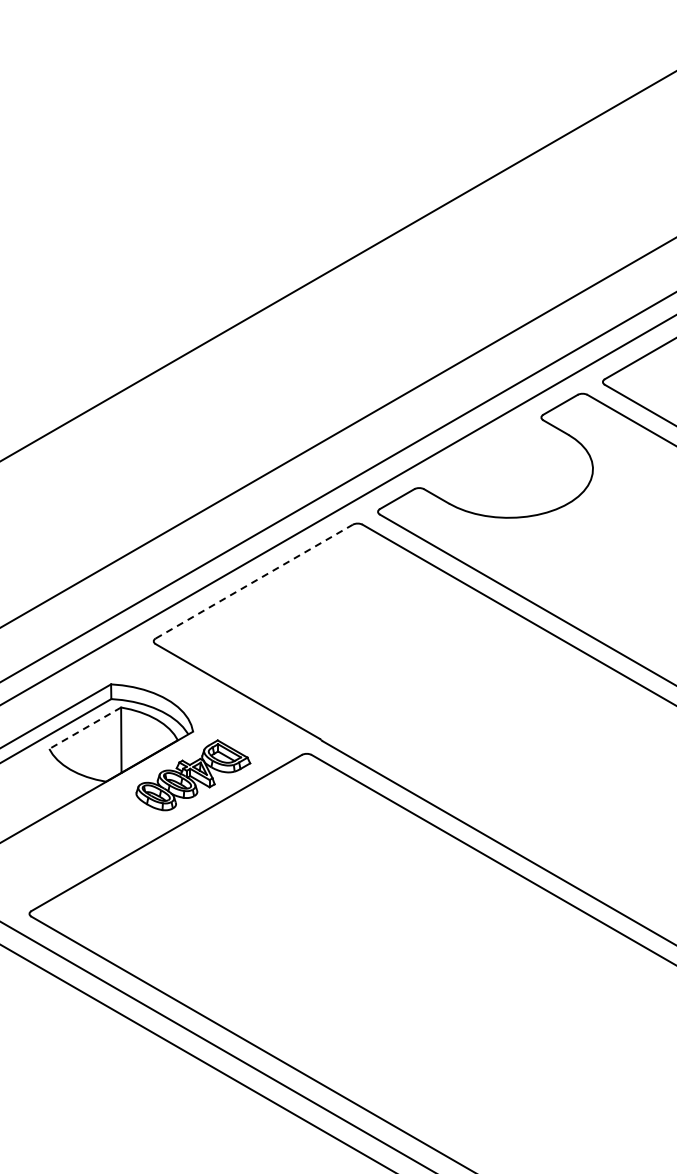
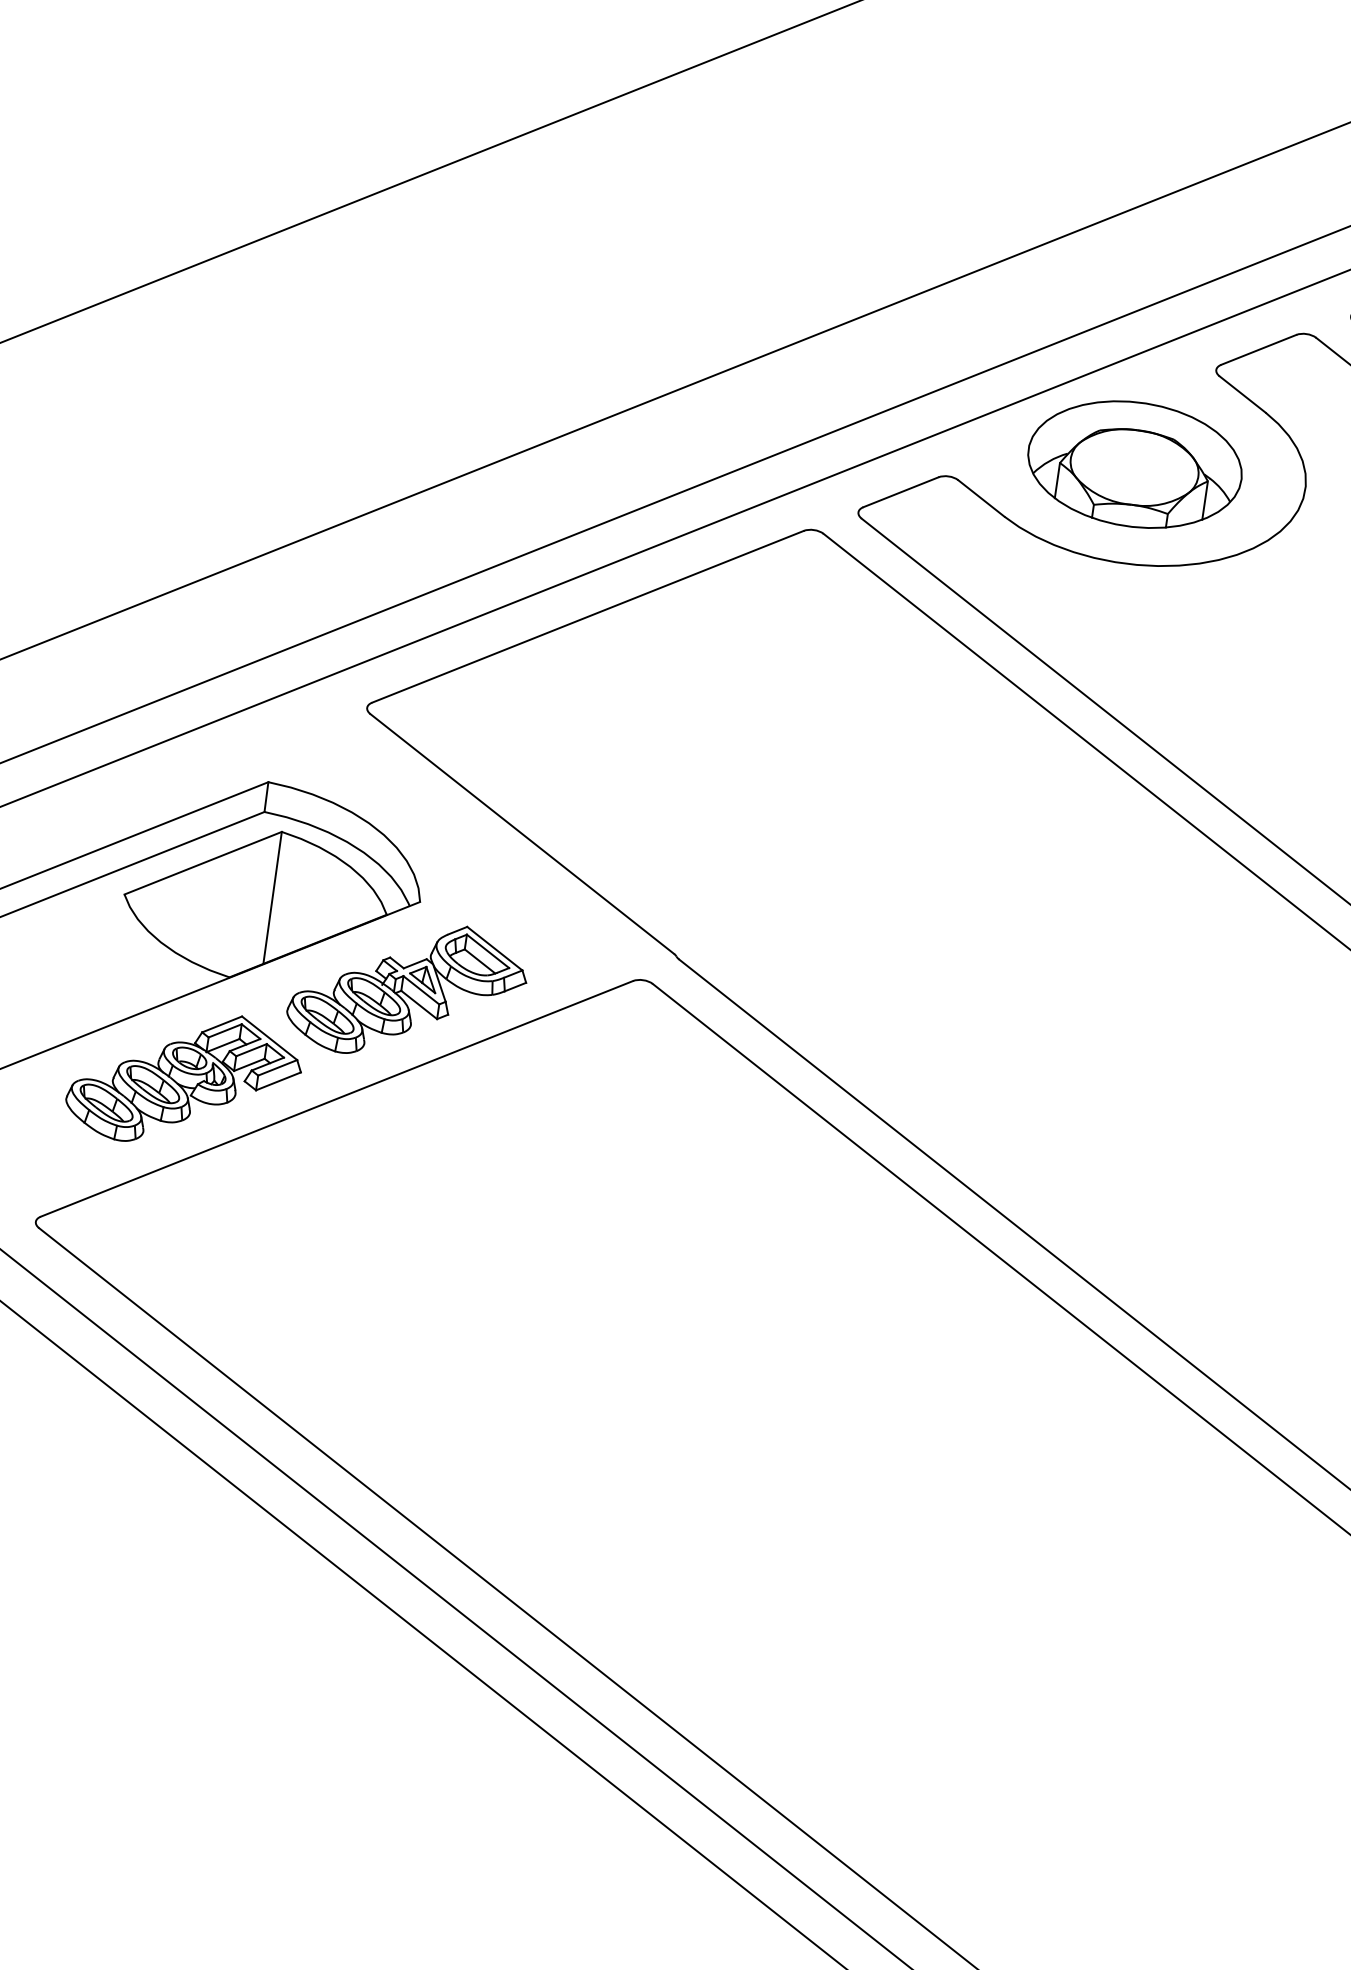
part: (508, 468) -> (1134, 463), added
line: (254, 581) -> (588, 616), dashed -> solid
line: (84, 728) -> (201, 863), dashed -> solid
part: (91, 833) -> (184, 1077), added

